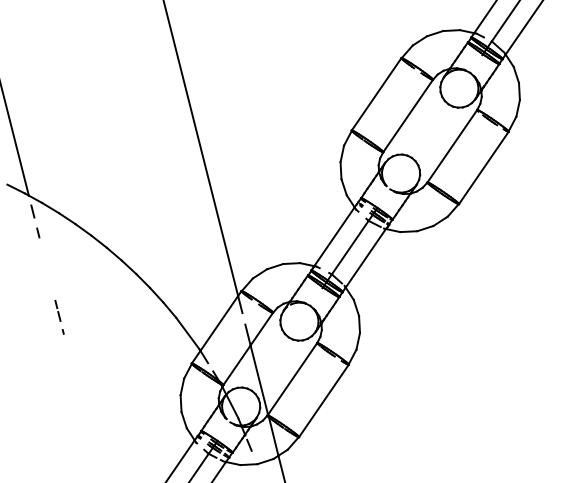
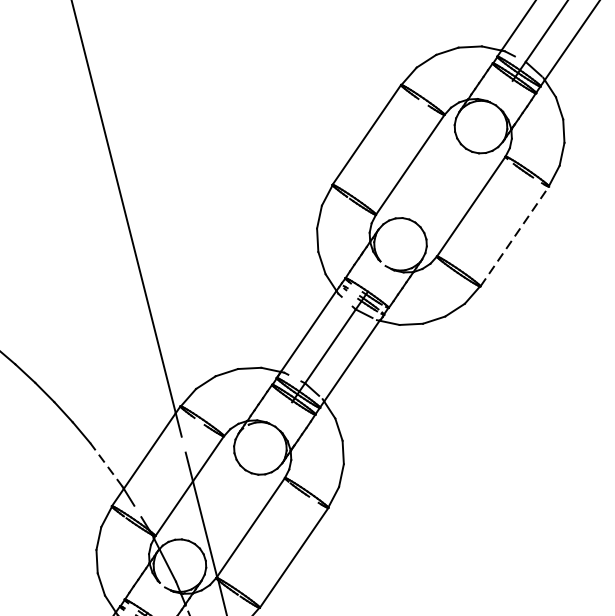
line: (483, 167) -> (514, 235), solid -> dashed
line: (187, 333) -> (105, 464), solid -> dashed

